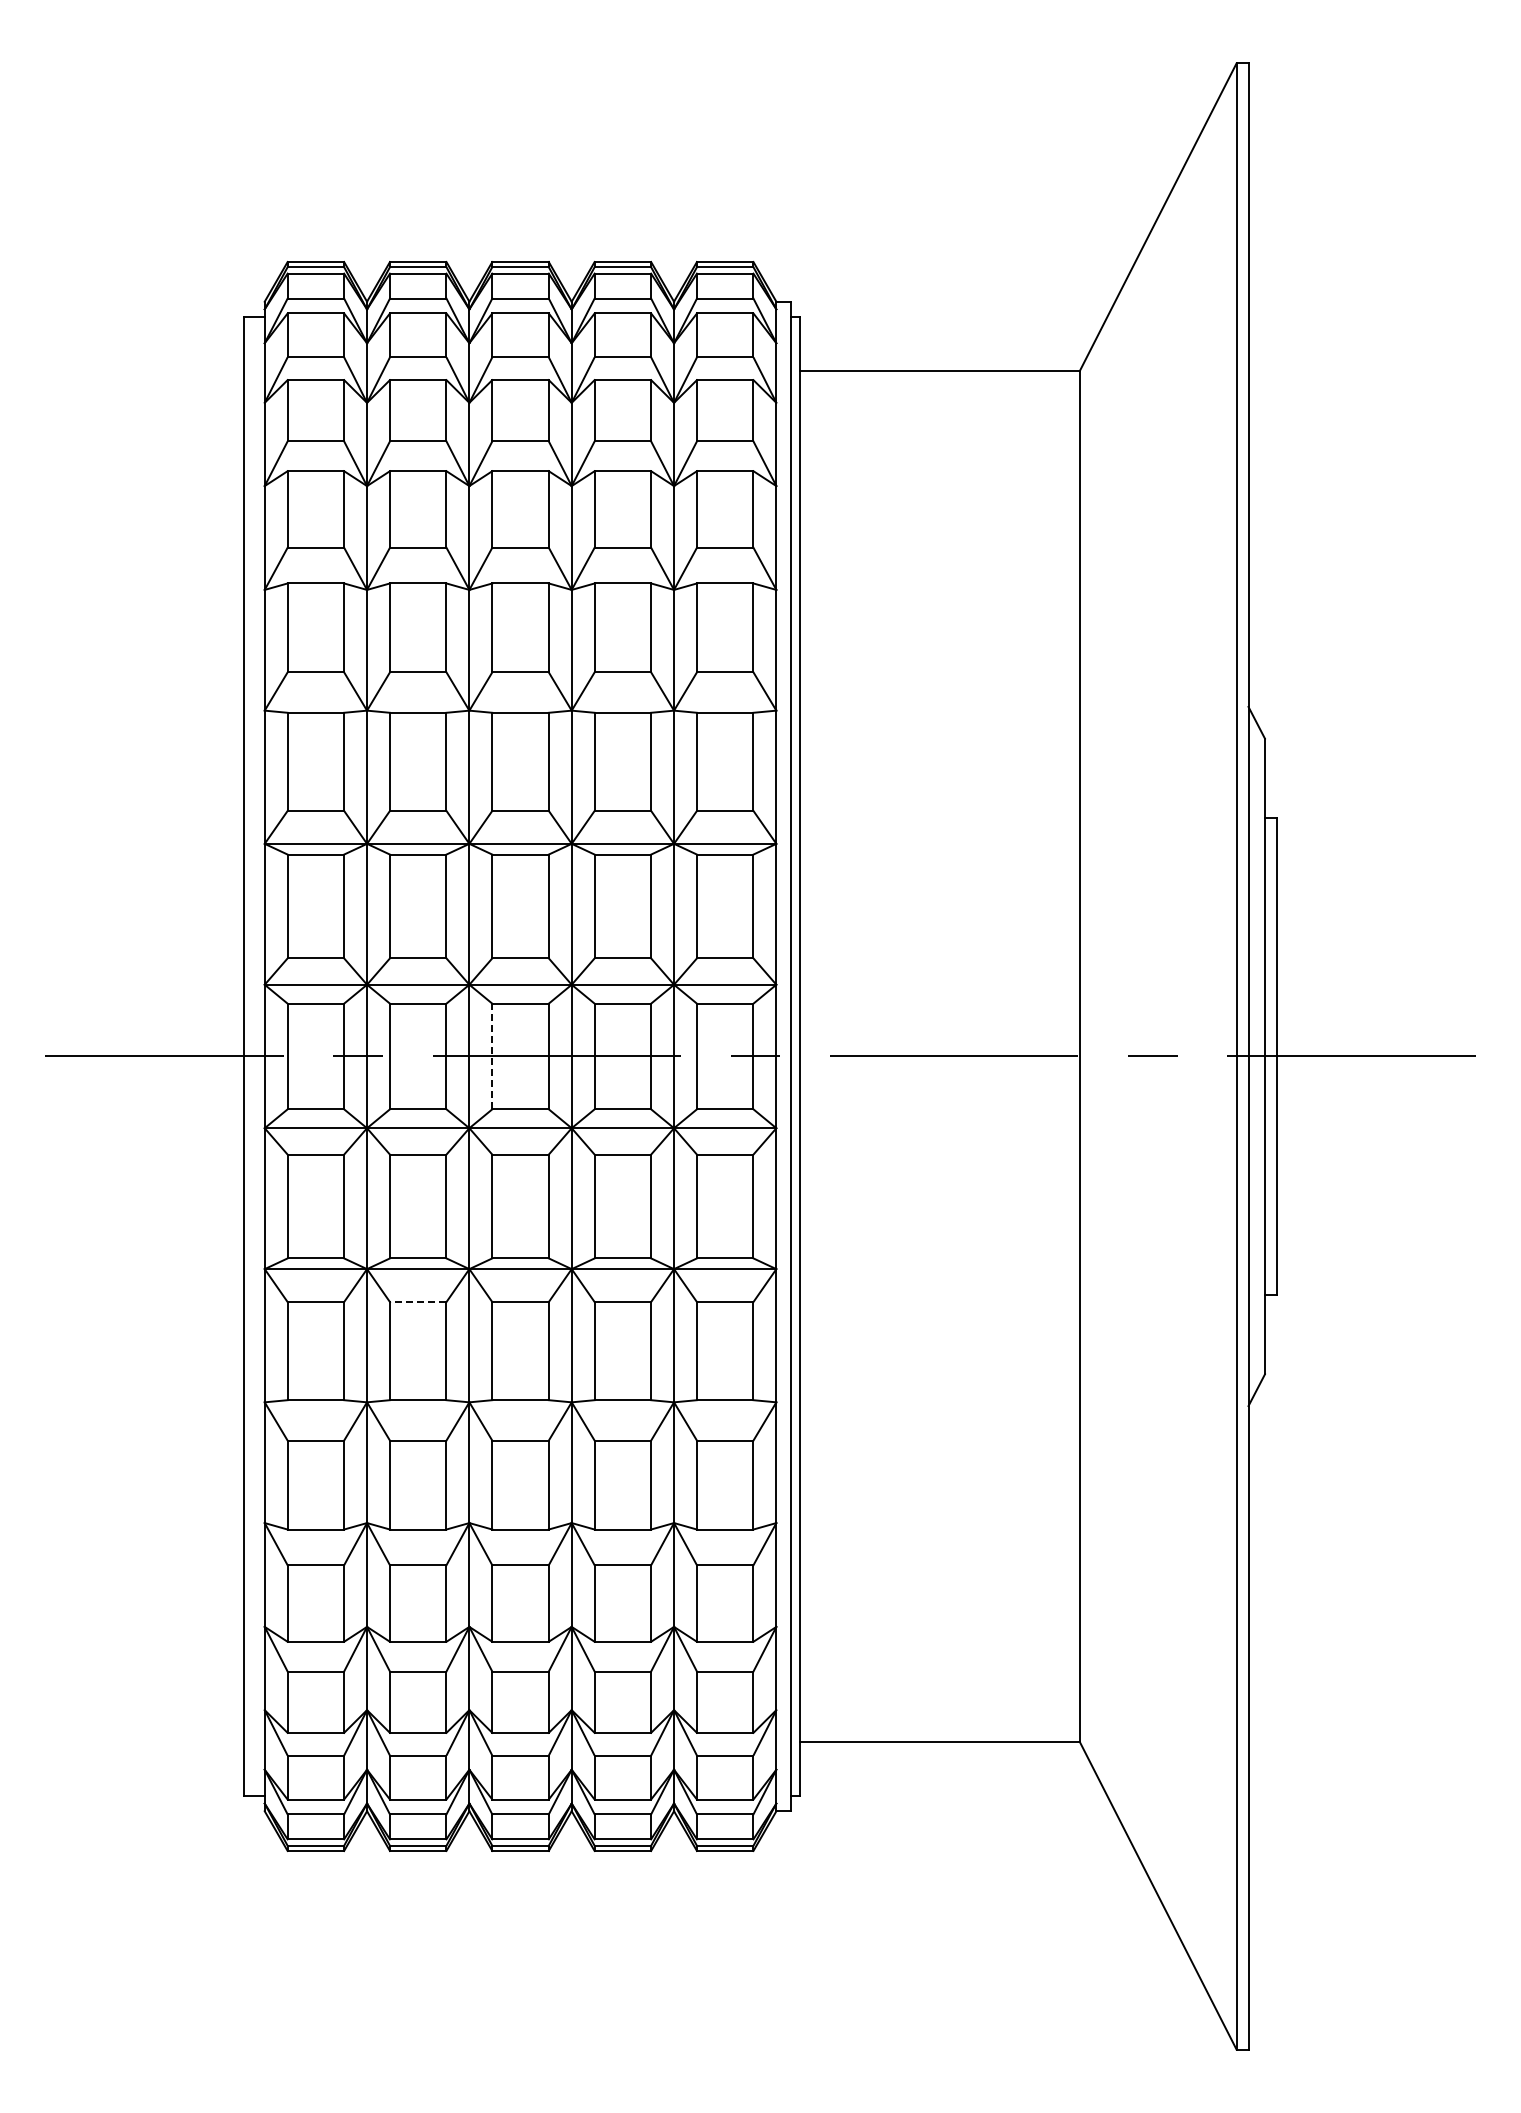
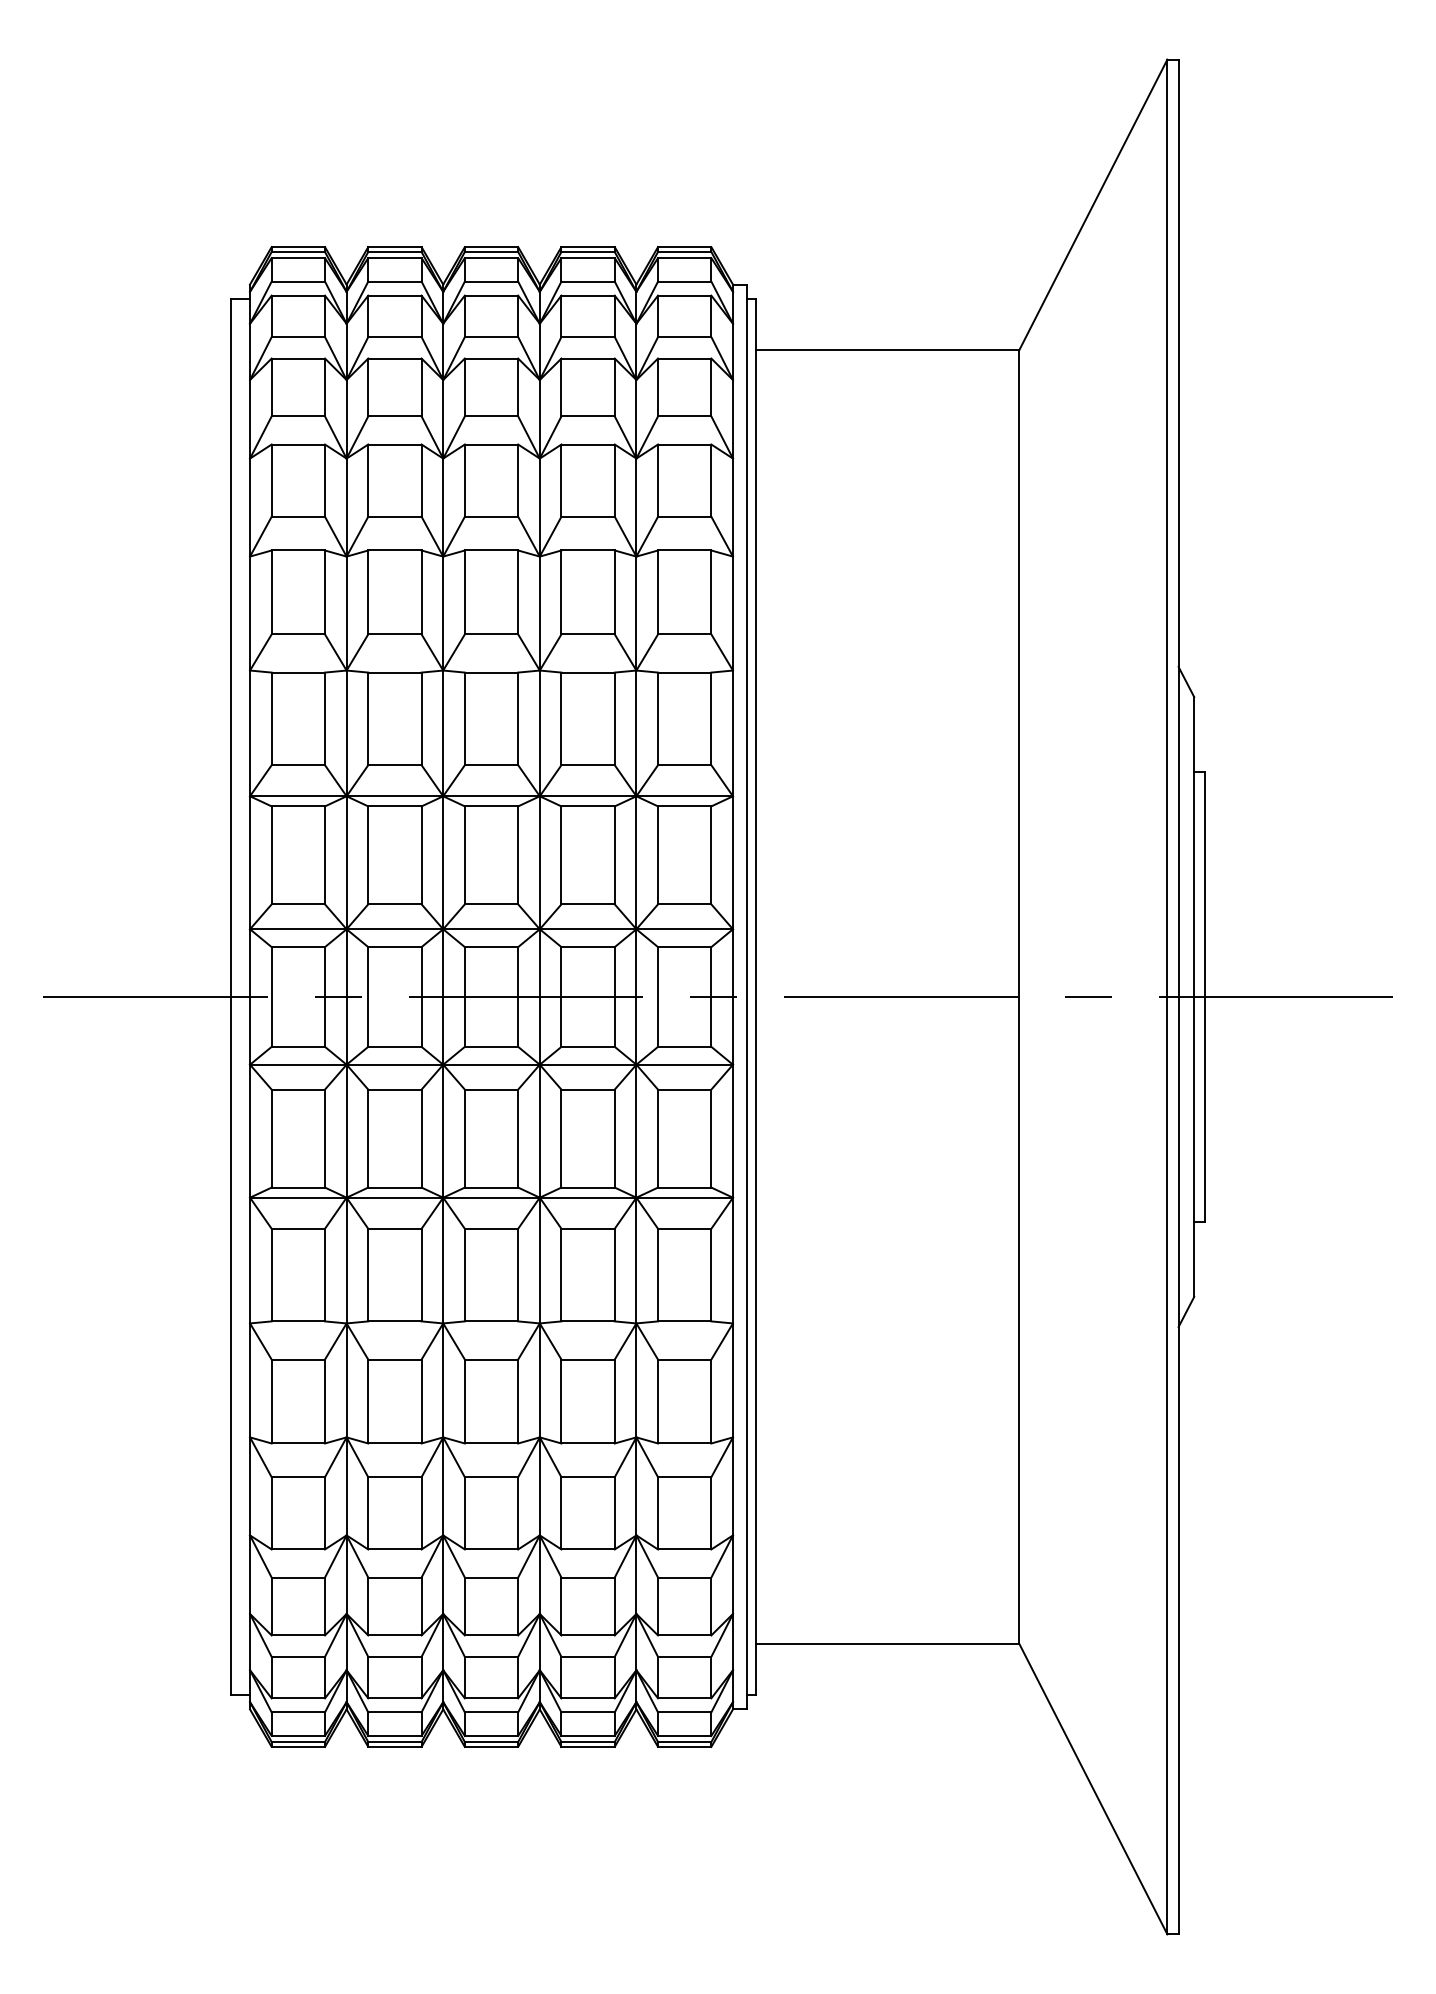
line: (492, 1056) -> (465, 997), dashed -> solid
line: (417, 1302) -> (394, 1229), dashed -> solid

